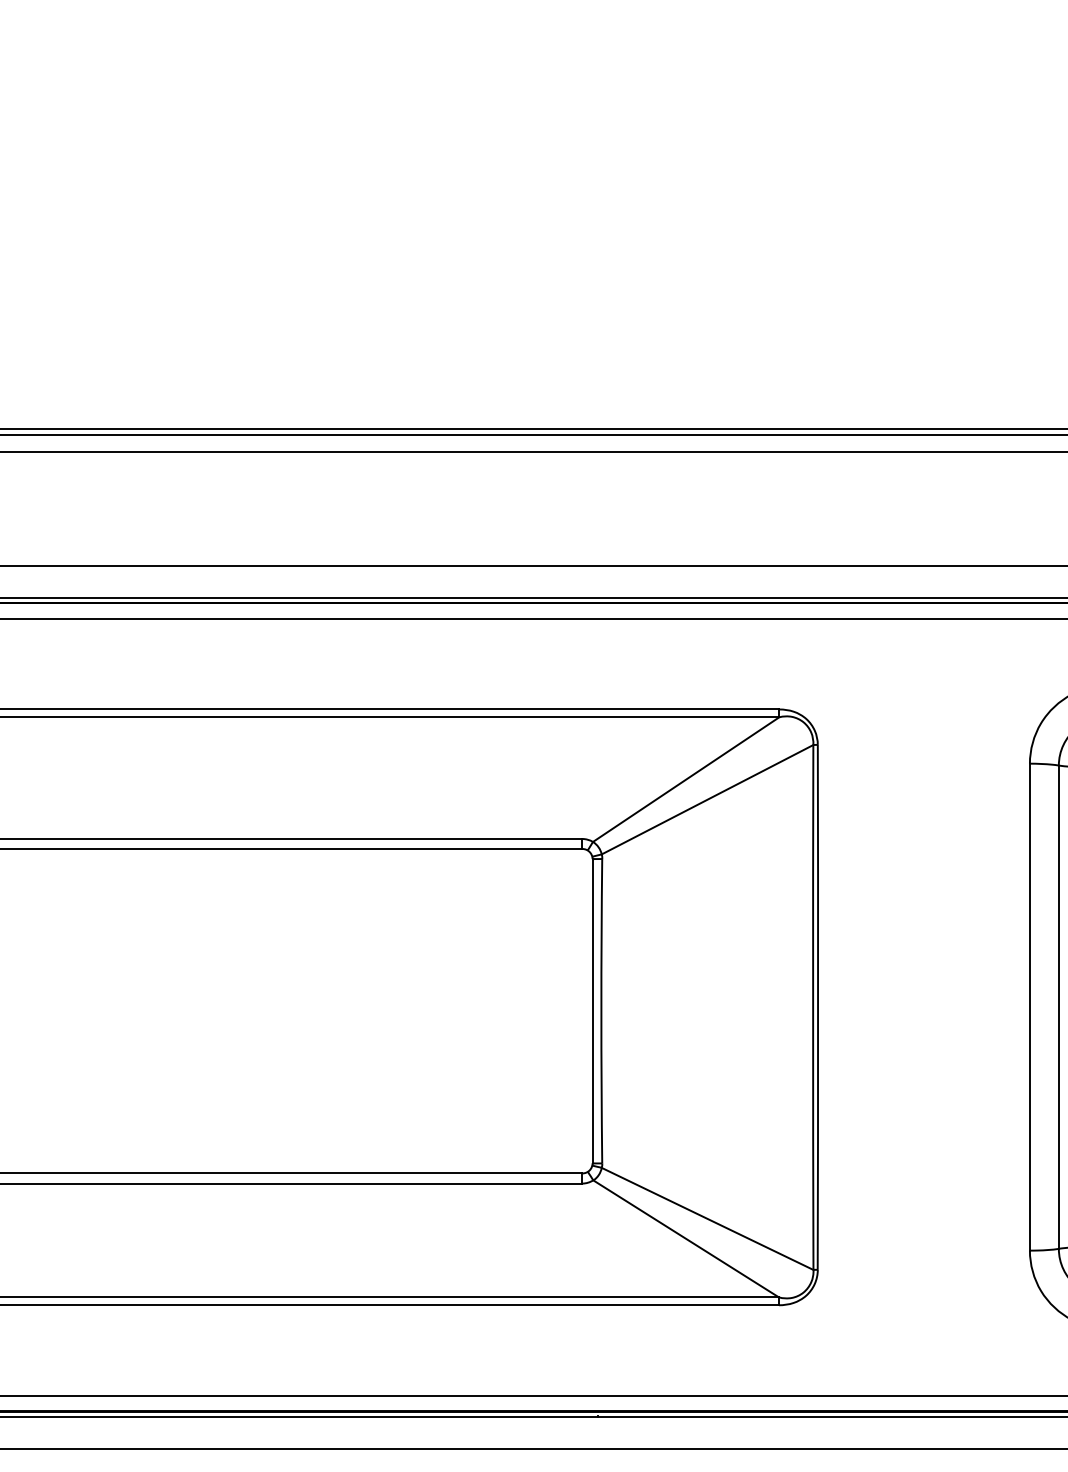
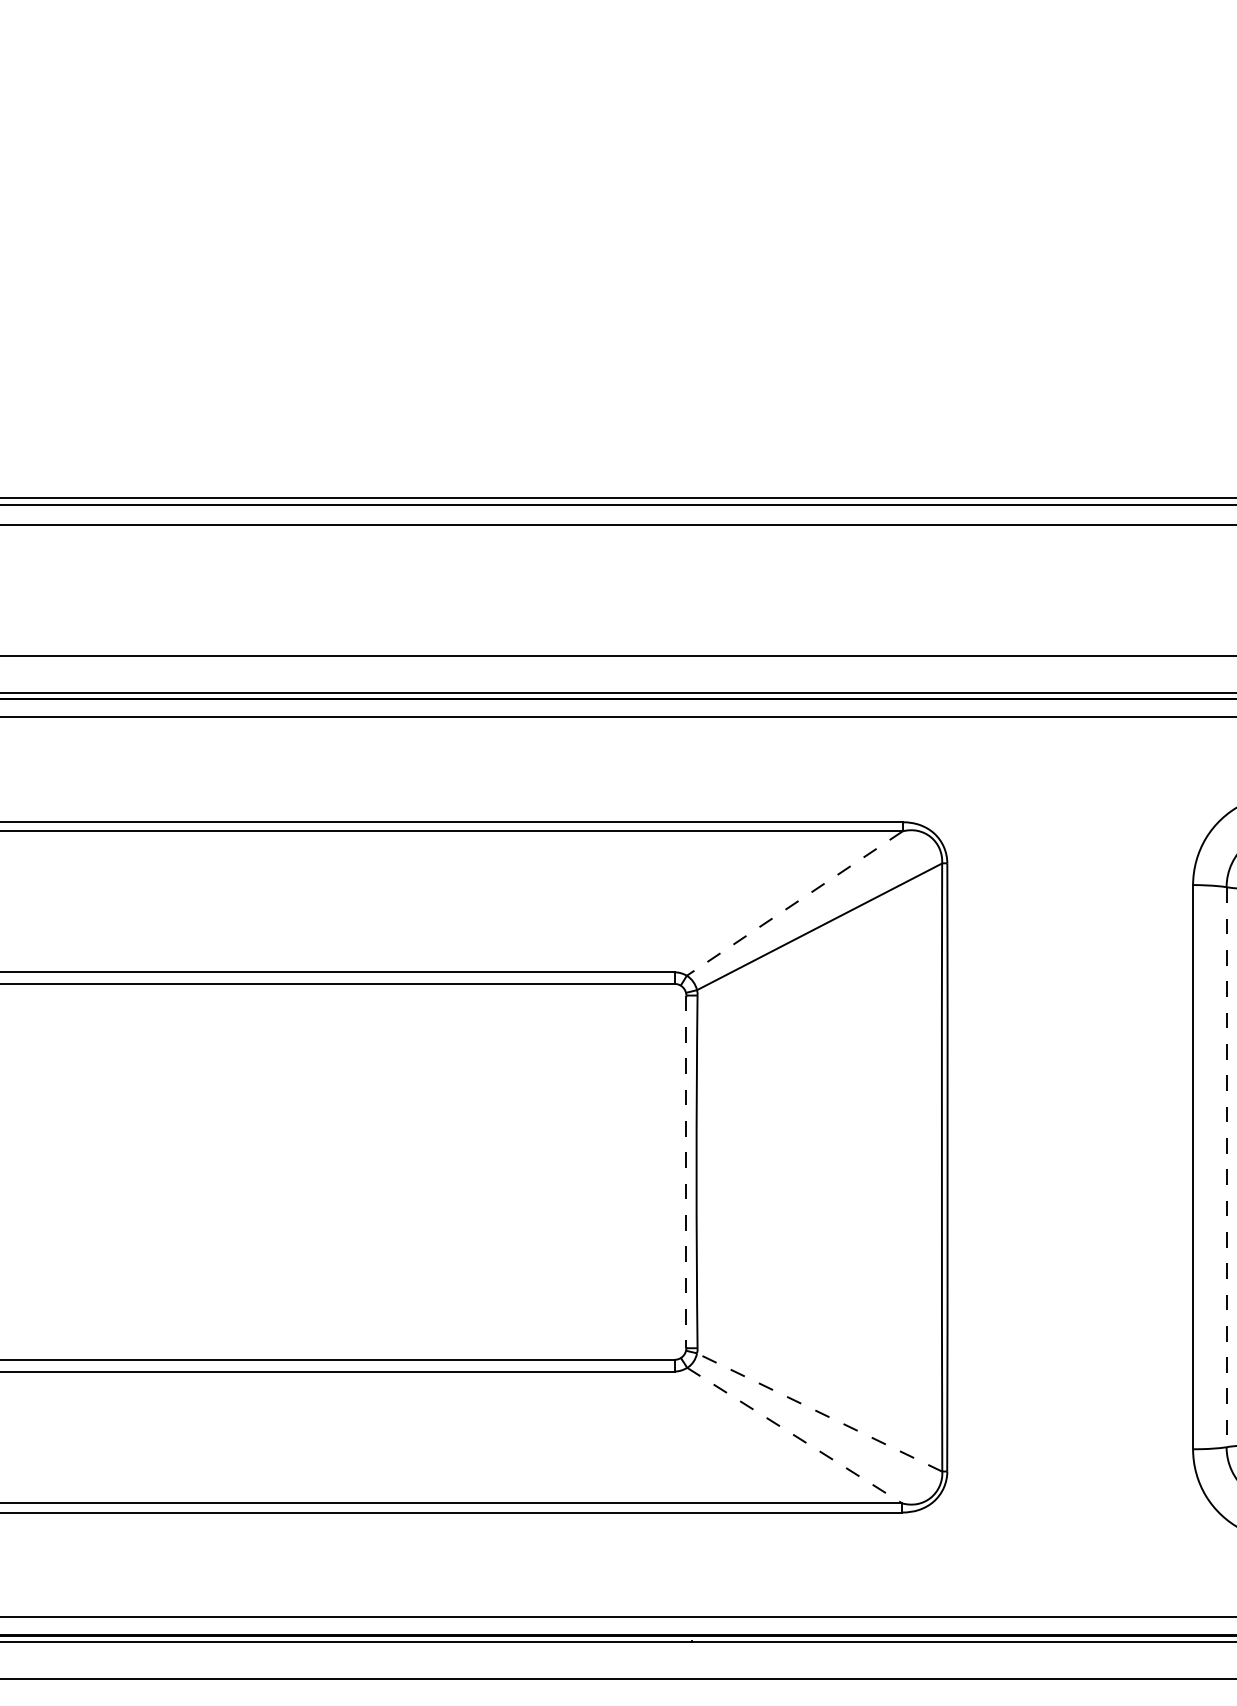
line: (685, 779) -> (794, 903), solid -> dashed
line: (1058, 1007) -> (1226, 1167), solid -> dashed
line: (592, 1011) -> (686, 1172), solid -> dashed
line: (707, 1218) -> (819, 1412), solid -> dashed
line: (686, 1238) -> (795, 1435), solid -> dashed

